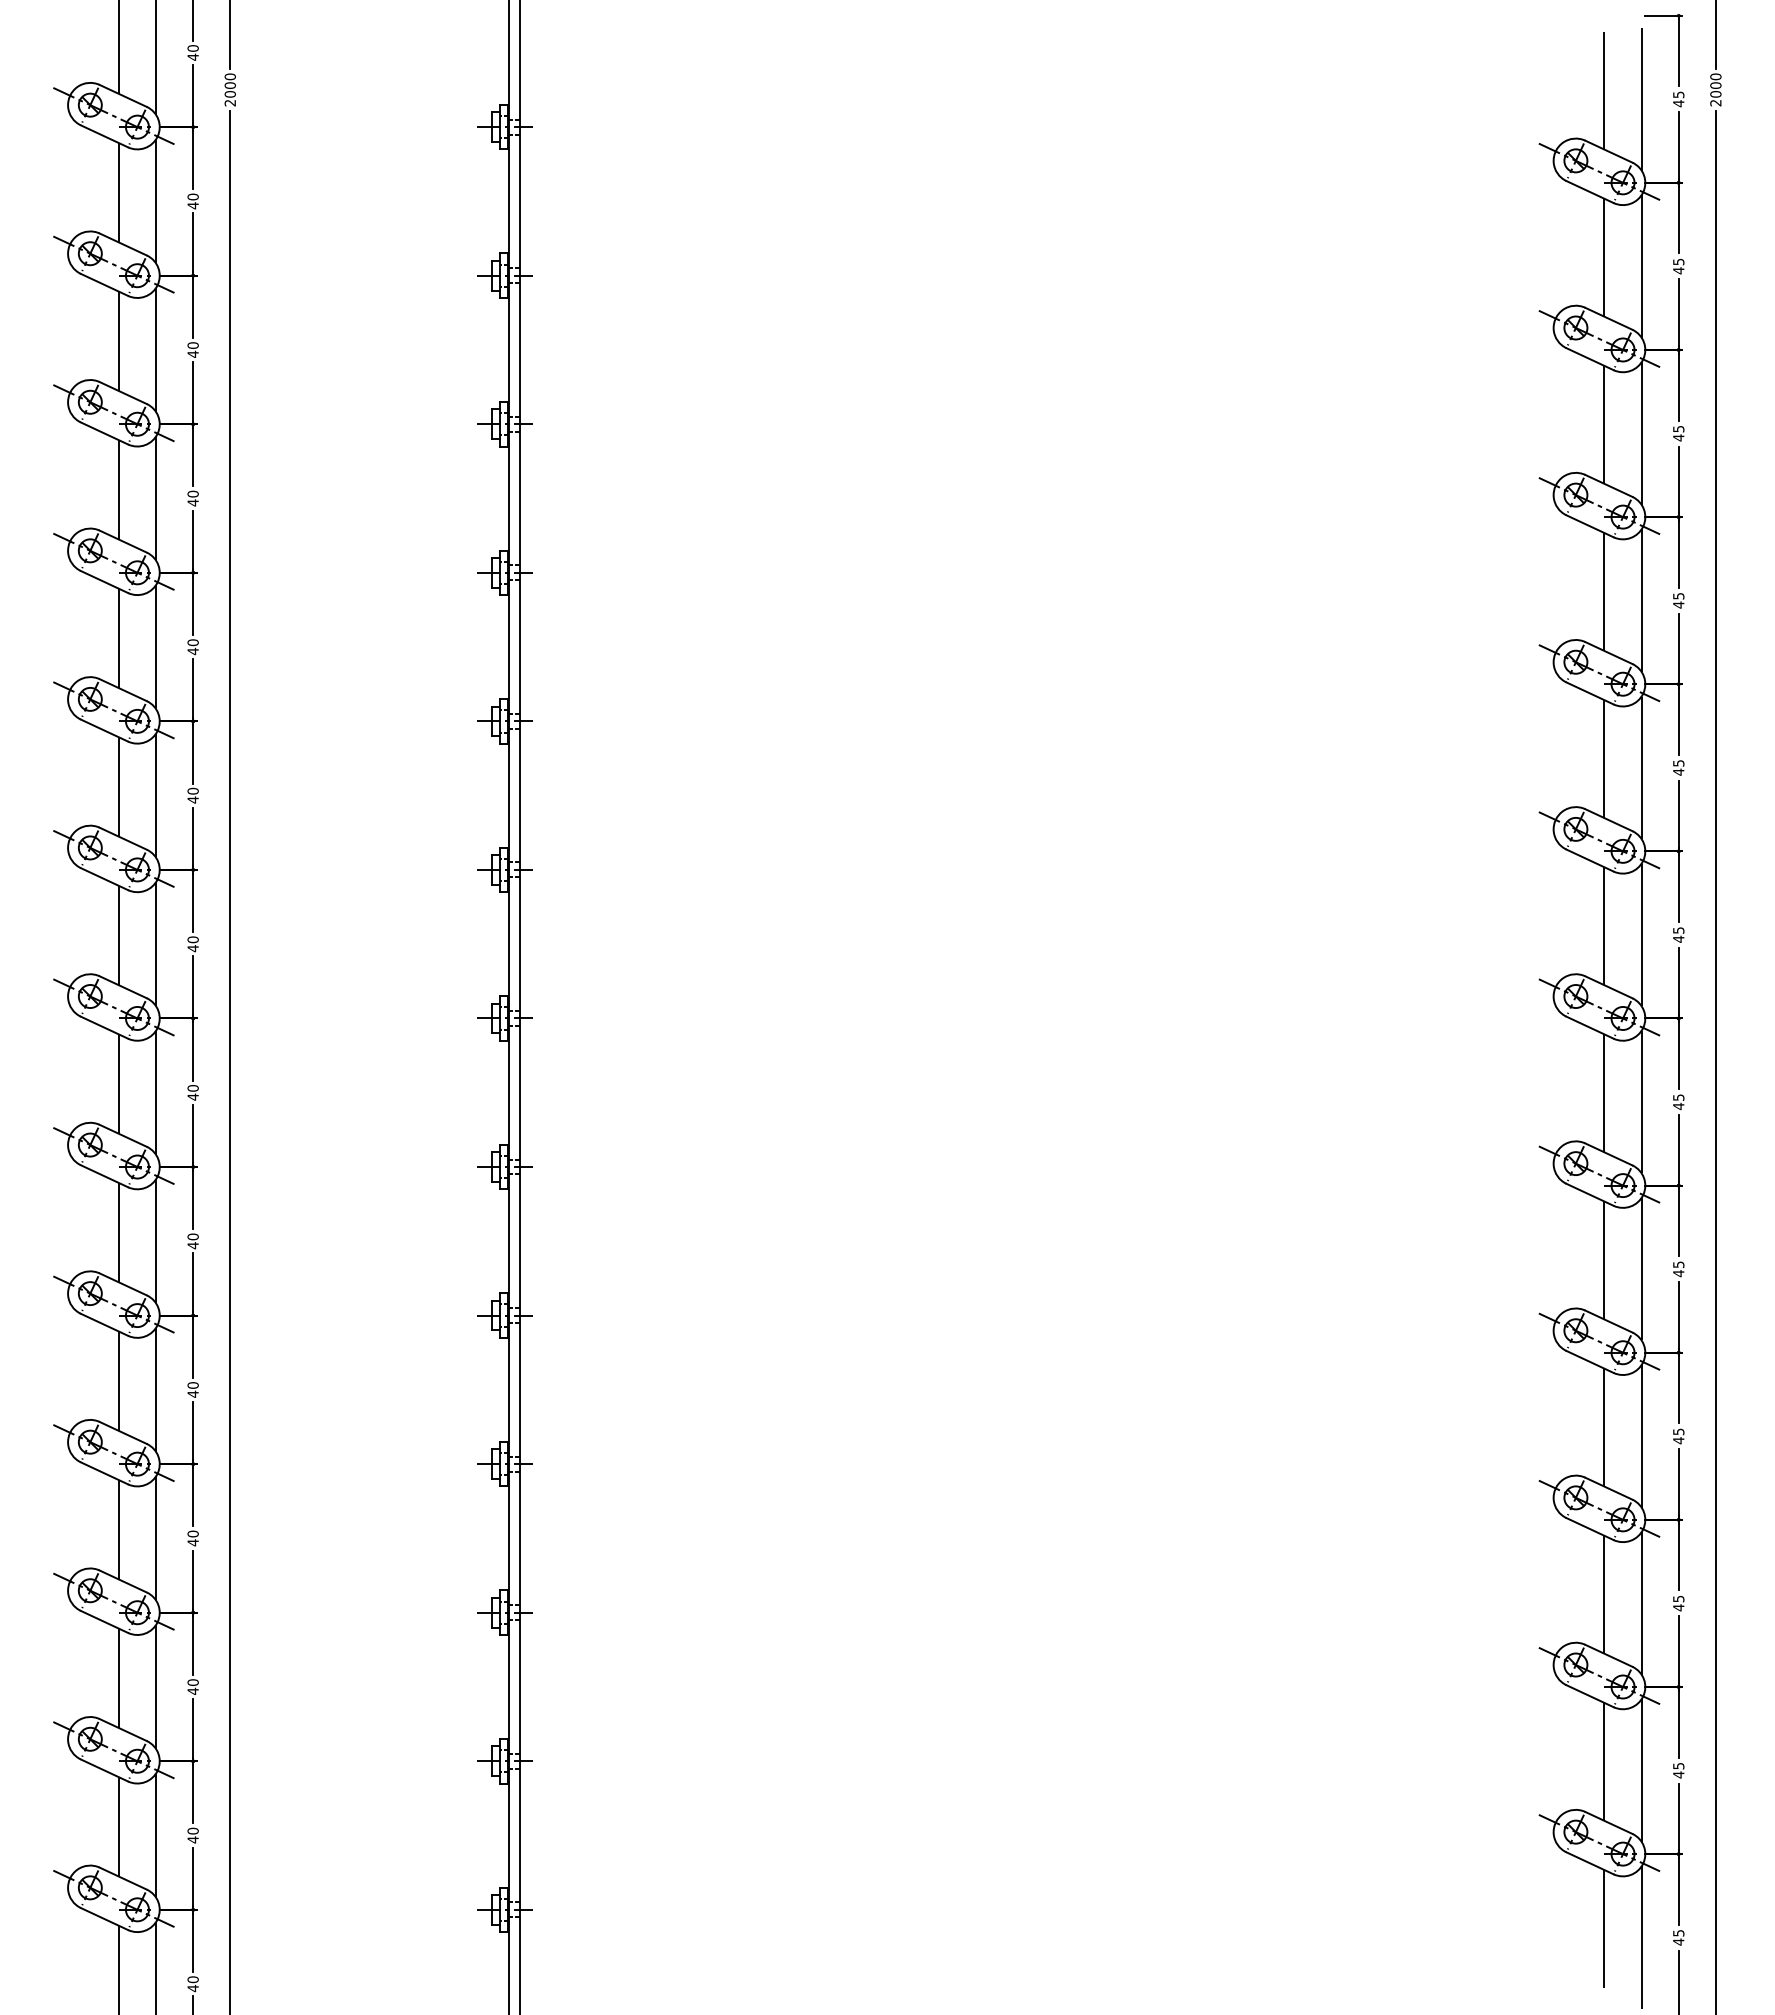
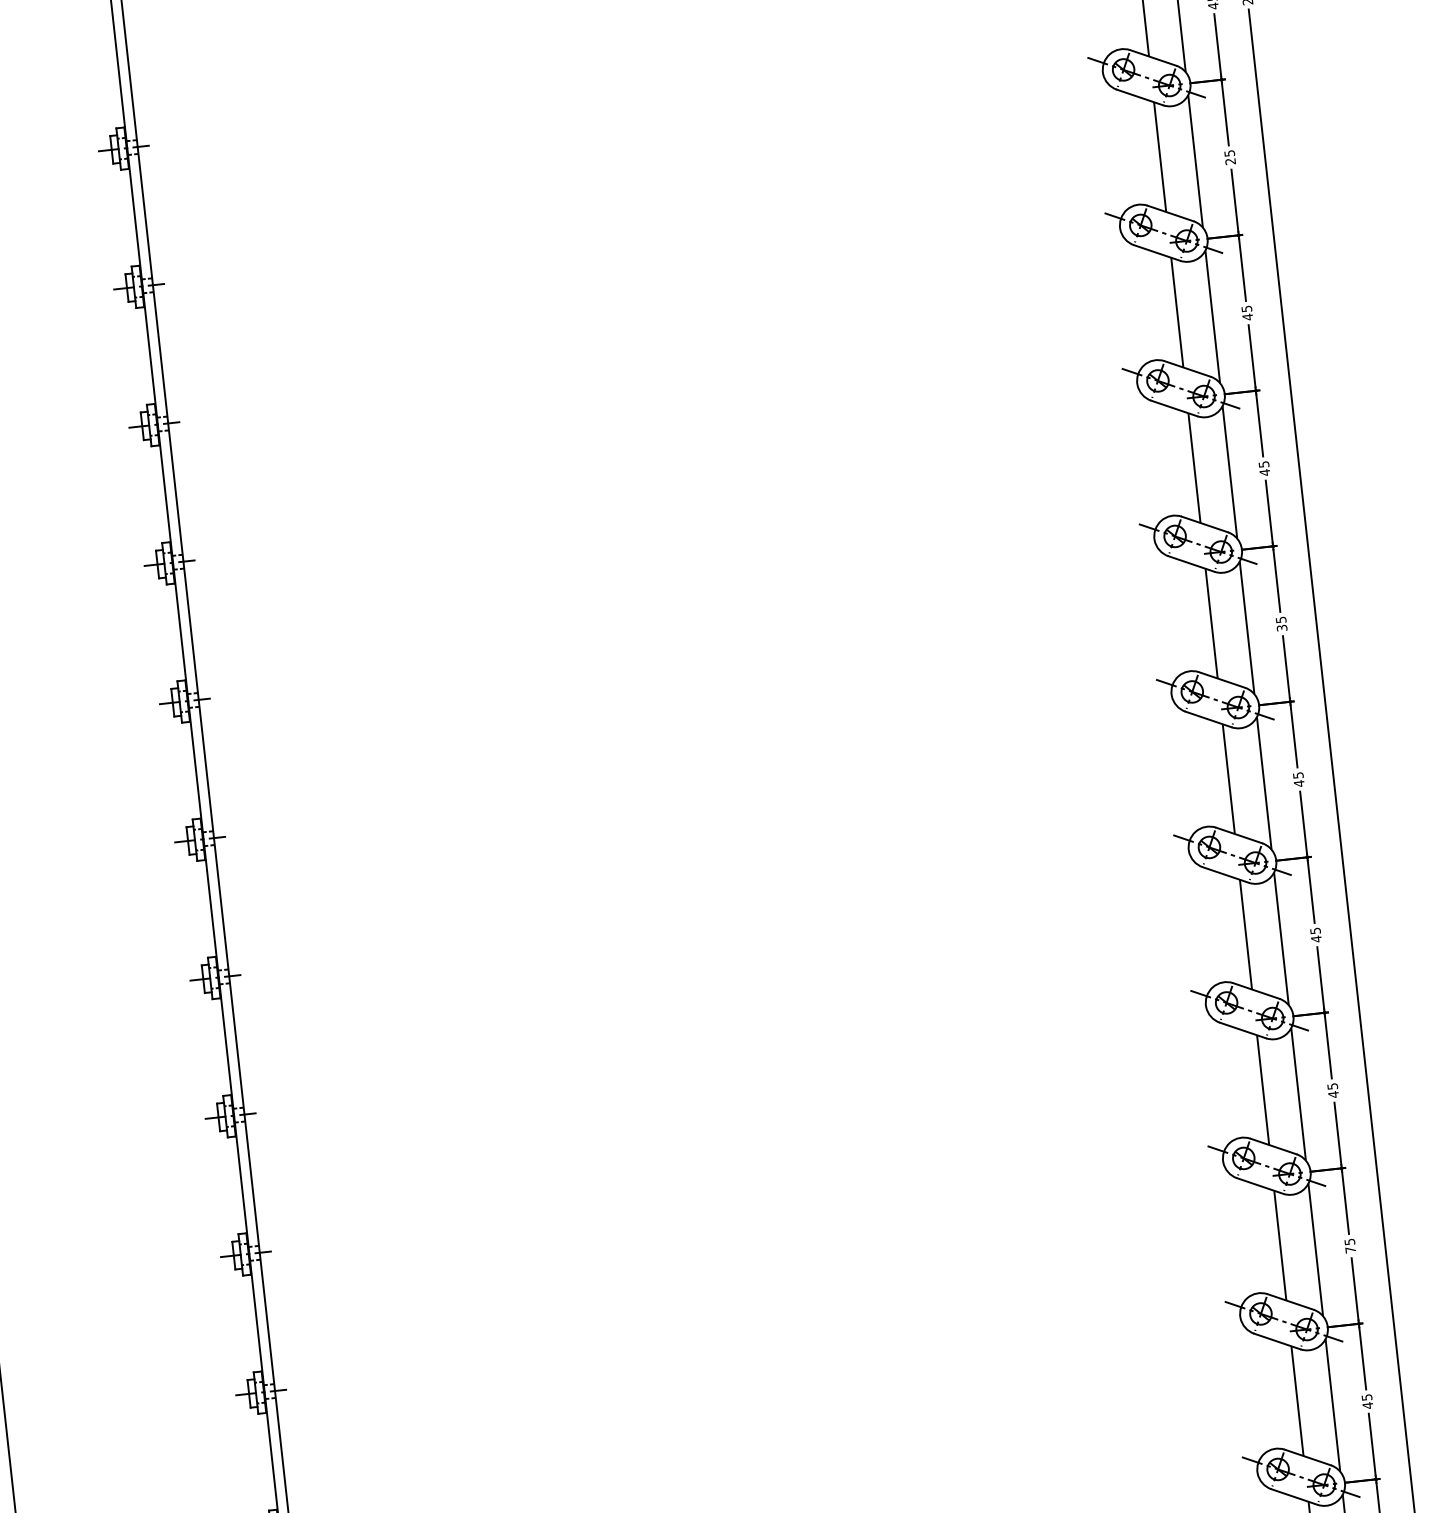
text: (1678, 270) -> (1230, 161), 45 -> 25
text: (1678, 771) -> (1281, 627), 45 -> 35
text: (1678, 1440) -> (1350, 1250), 45 -> 75

